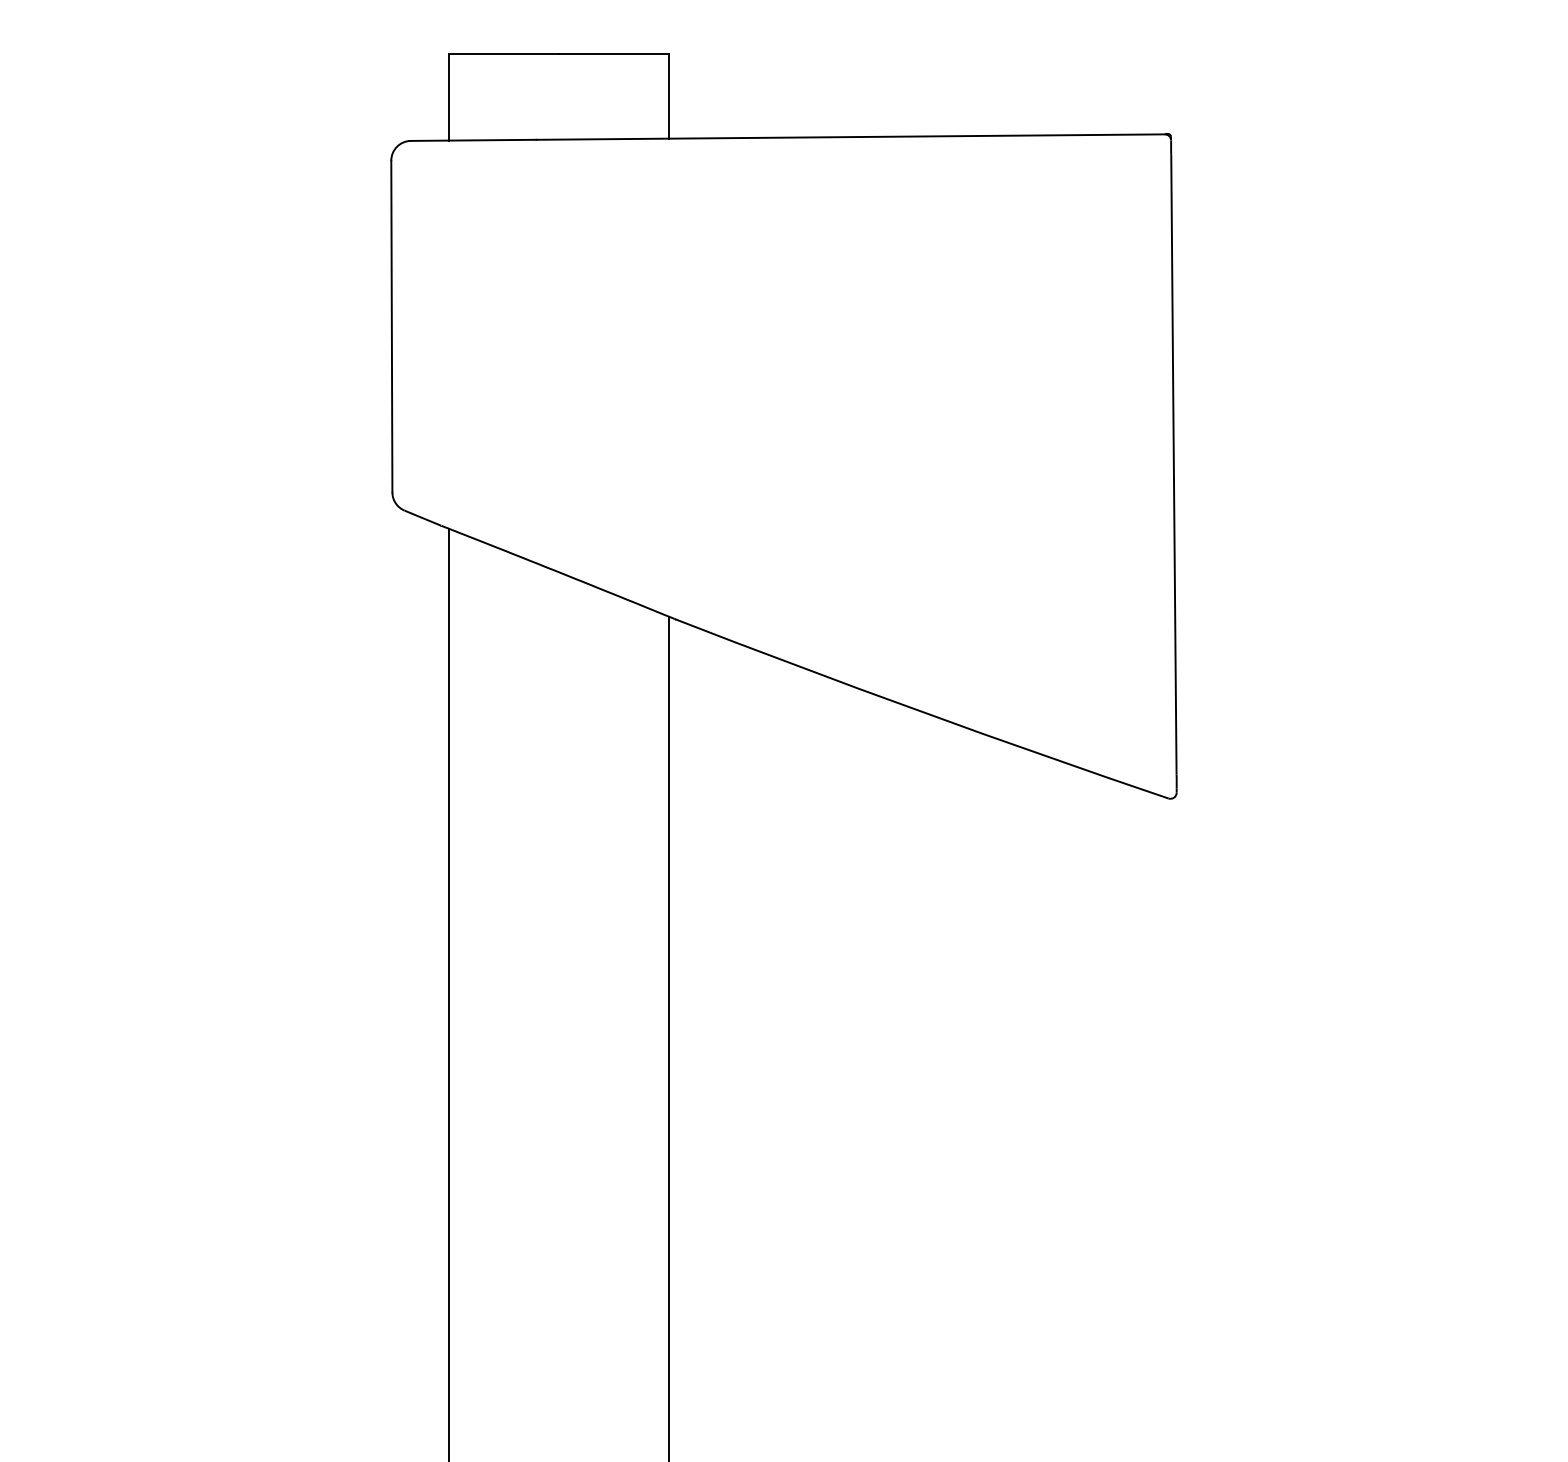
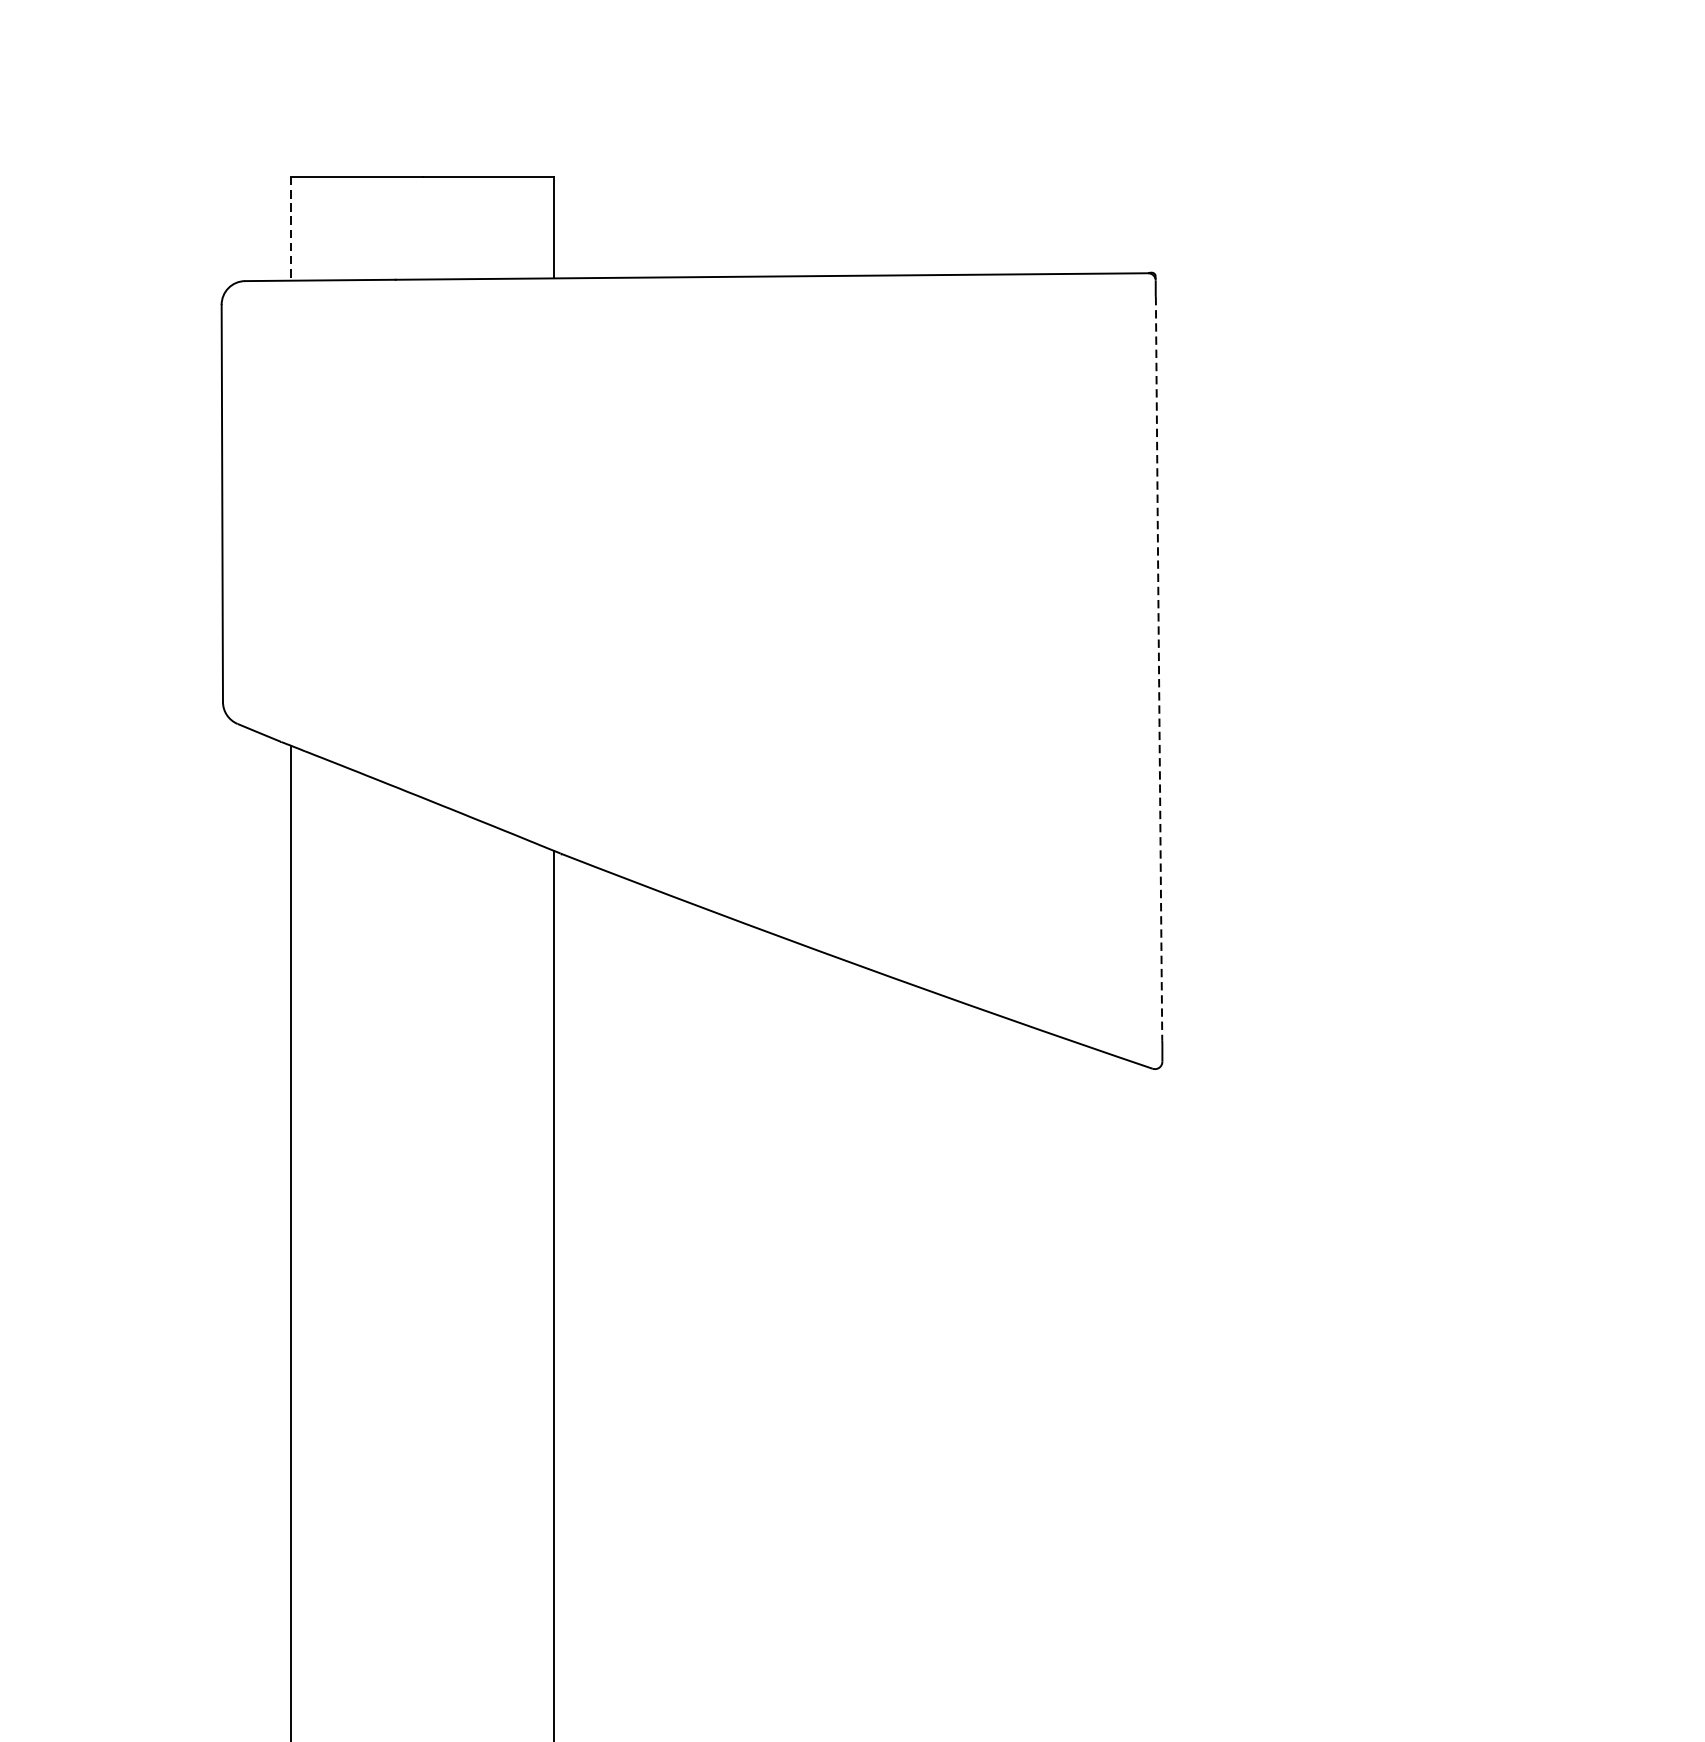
line: (449, 97) -> (291, 229), solid -> dashed
line: (1173, 463) -> (1158, 667), solid -> dashed

